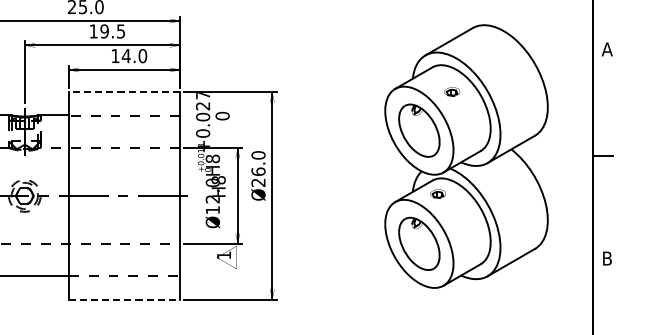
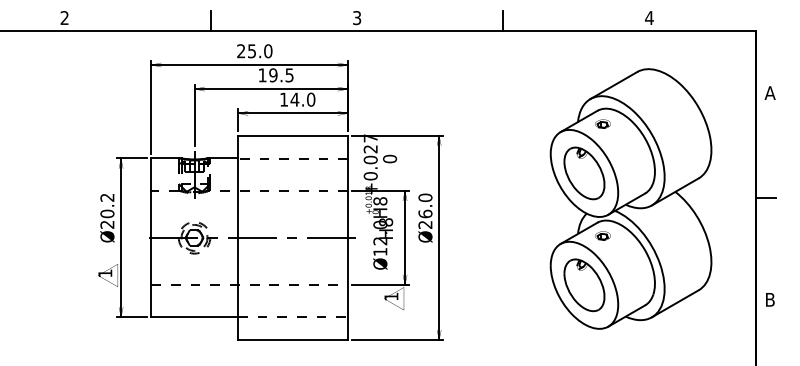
part: (451, 91) -> (602, 123), moved
line: (123, 92) -> (292, 135), dashed -> solid
line: (124, 299) -> (293, 340), dashed -> solid

